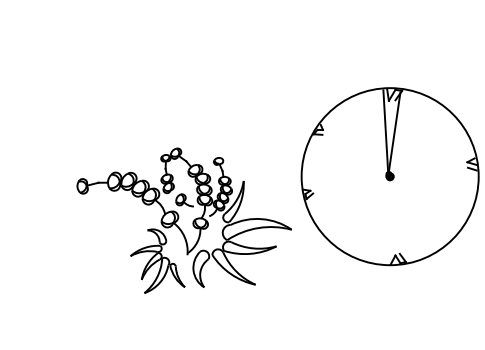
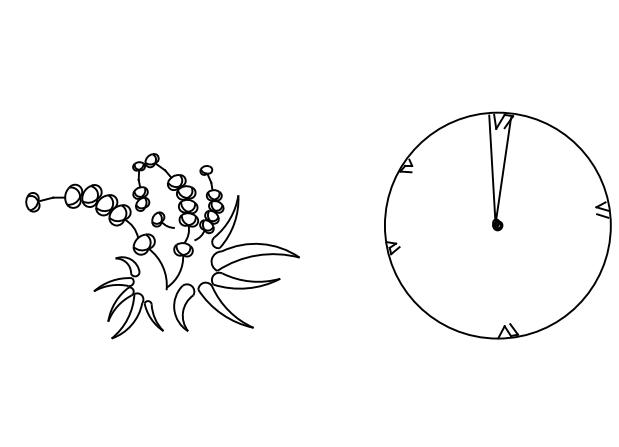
part: (183, 220) -> (161, 245), moved

